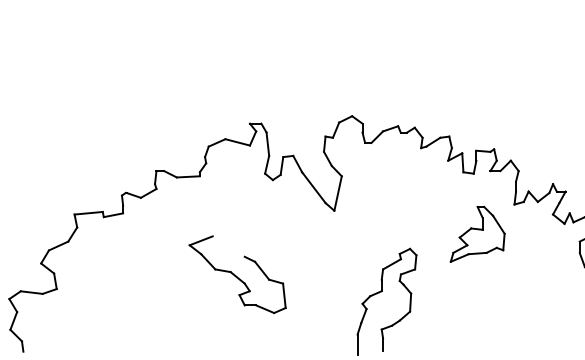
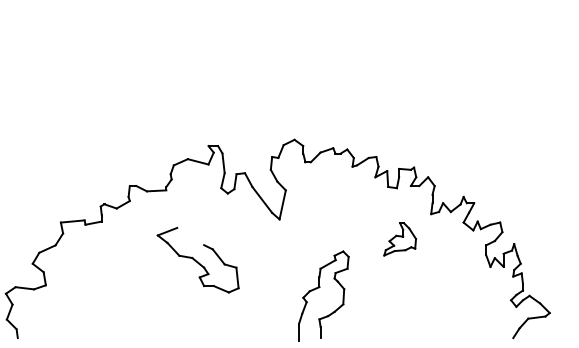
part: (476, 234) -> (399, 239), size x0.7
part: (236, 273) -> (197, 259), moved

